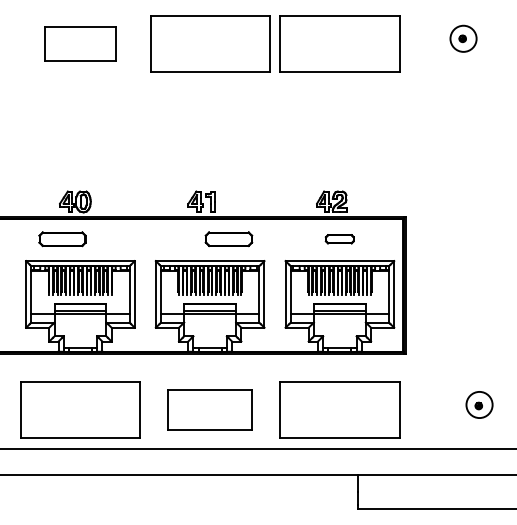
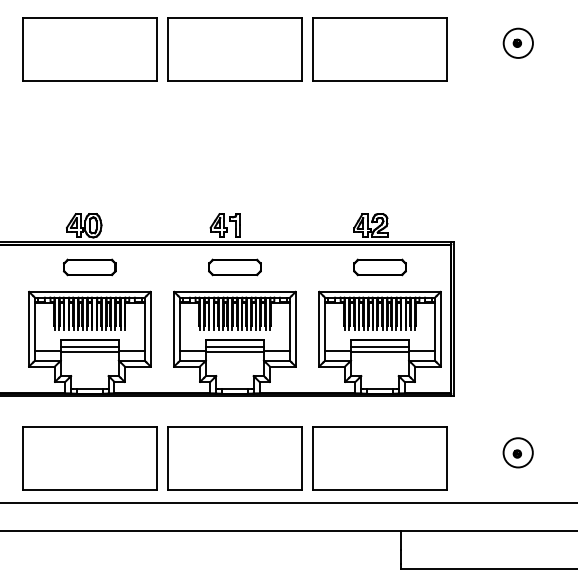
part: (80, 44) -> (89, 49), size x1.67
part: (62, 239) -> (89, 267), moved
part: (228, 239) -> (234, 267), moved
part: (339, 239) -> (379, 267), size x1.67
part: (478, 404) -> (517, 452), moved
part: (209, 410) -> (234, 458), size x1.43

